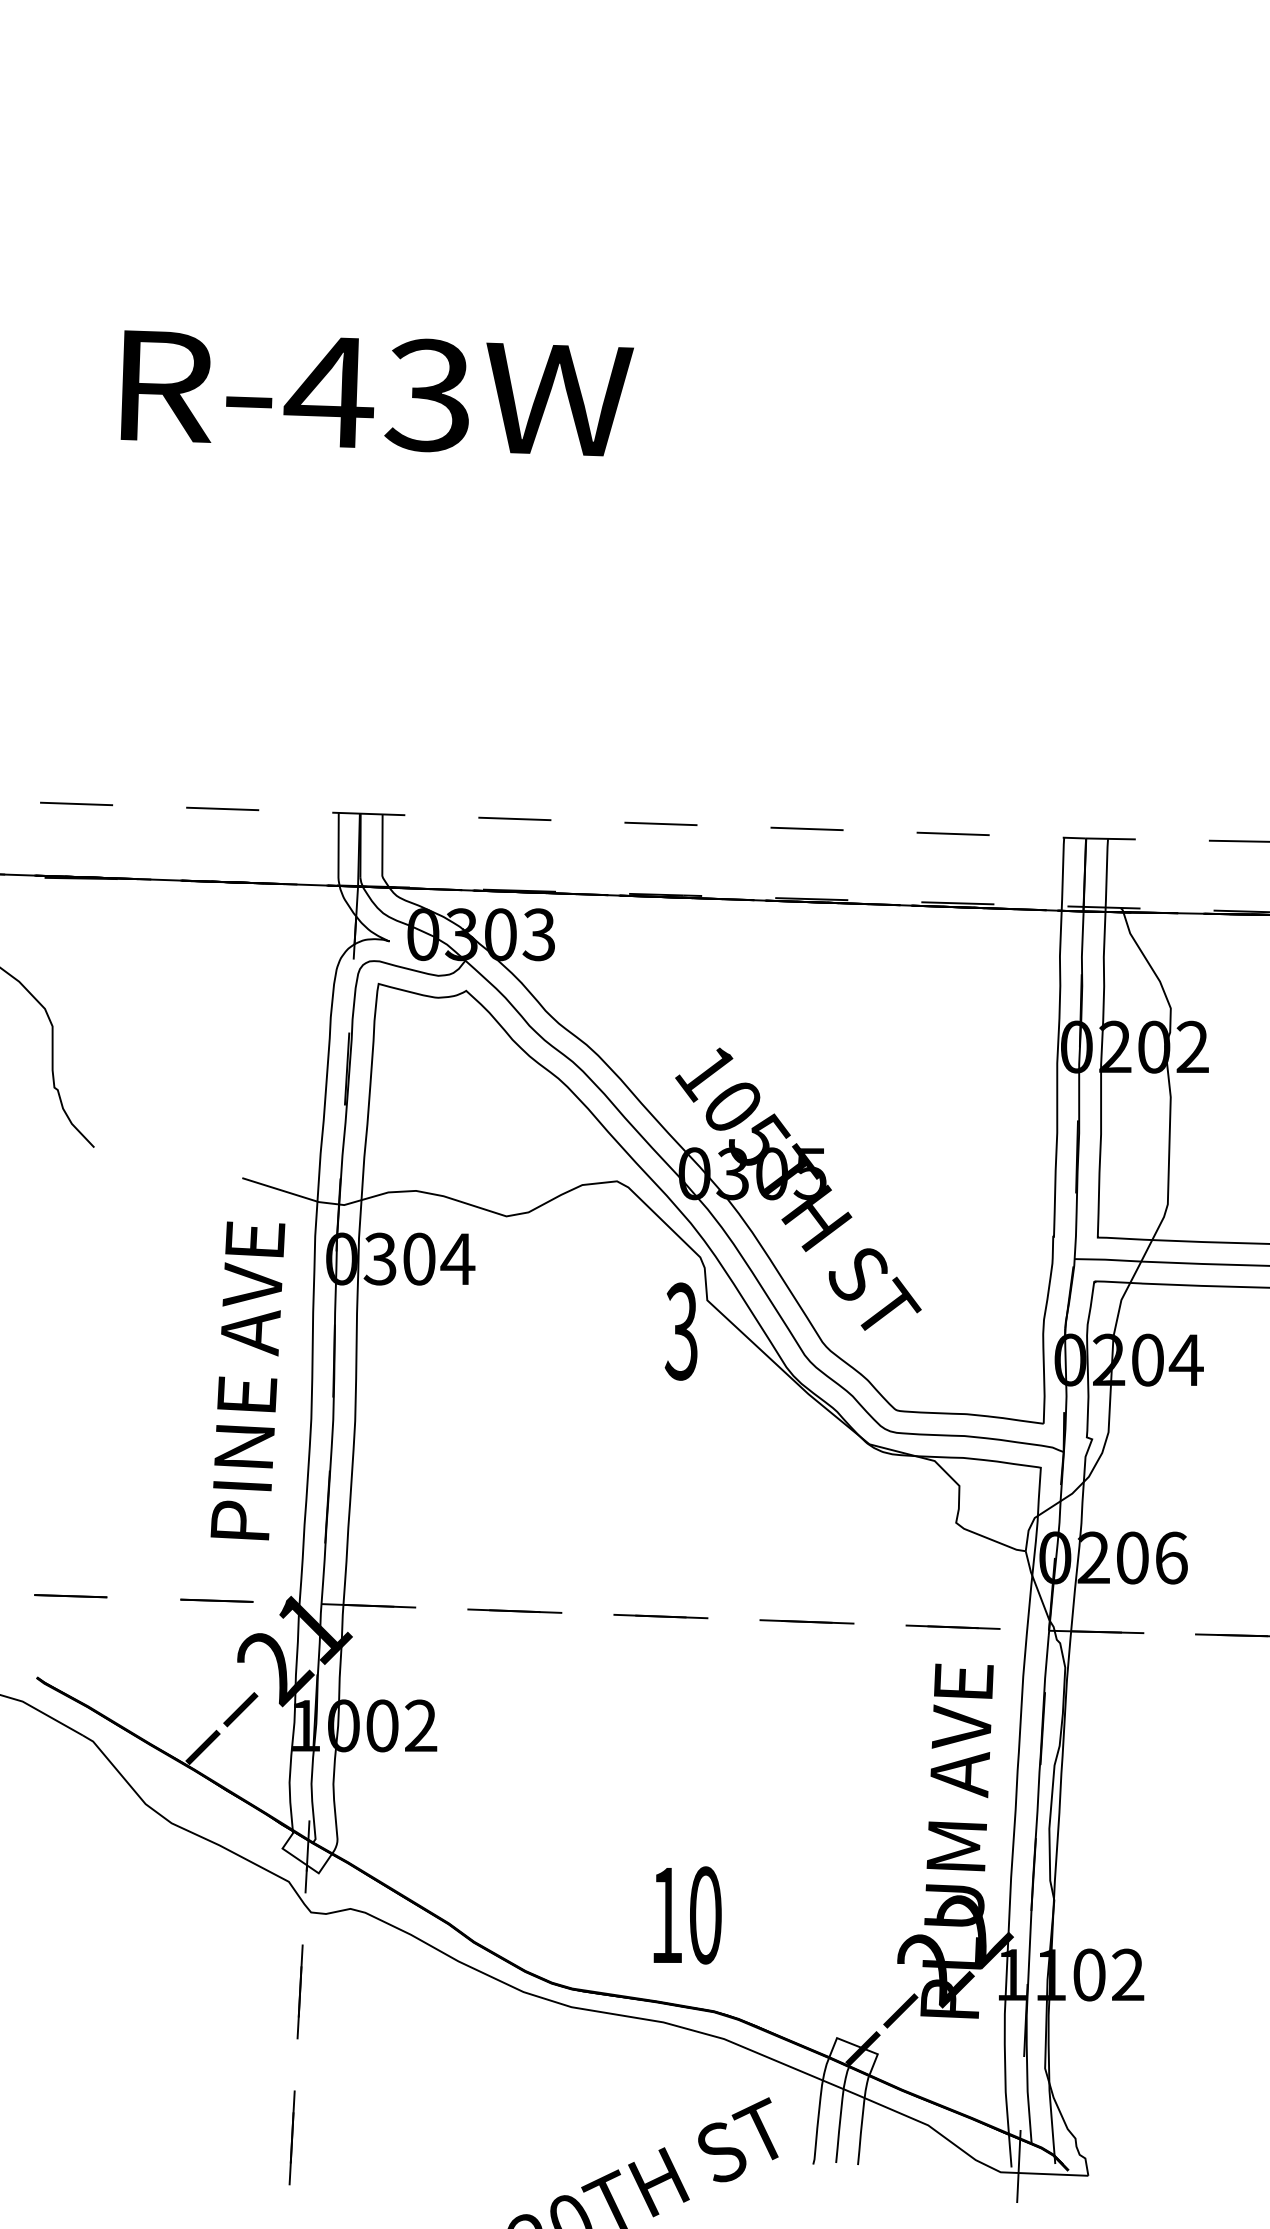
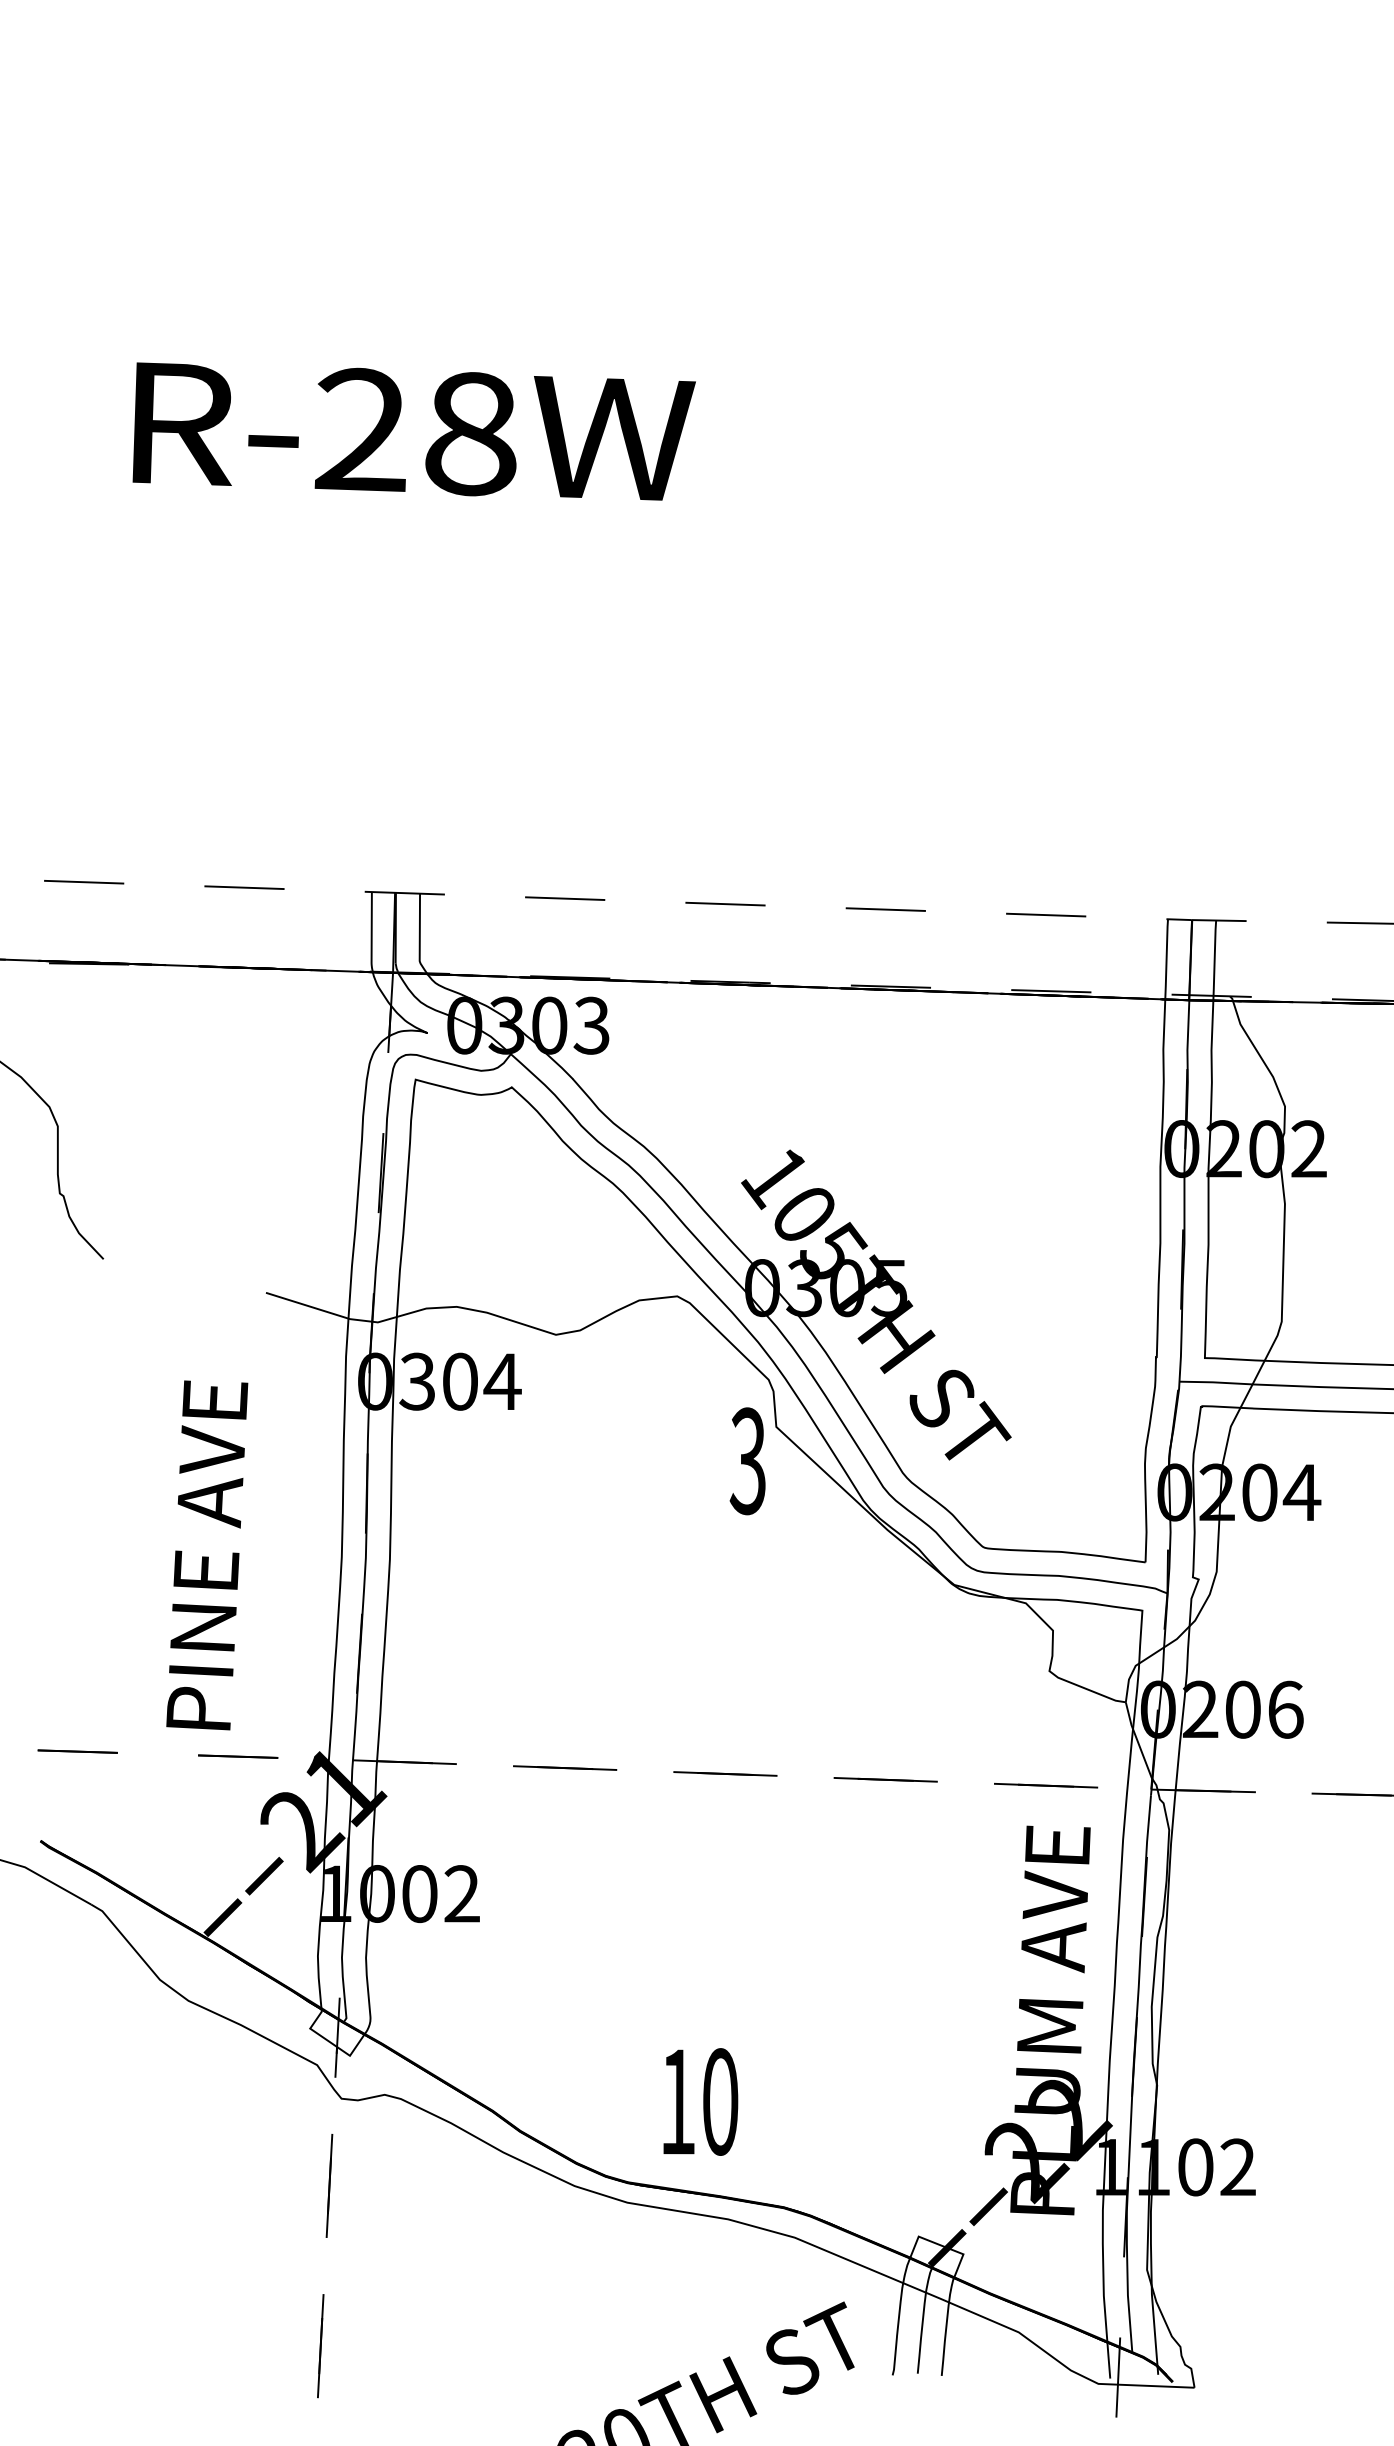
text: (376, 393) -> (413, 431), R-43W -> R-28W
text: (248, 1381) -> (207, 1555), moved
text: (687, 1914) -> (700, 2101), moved

